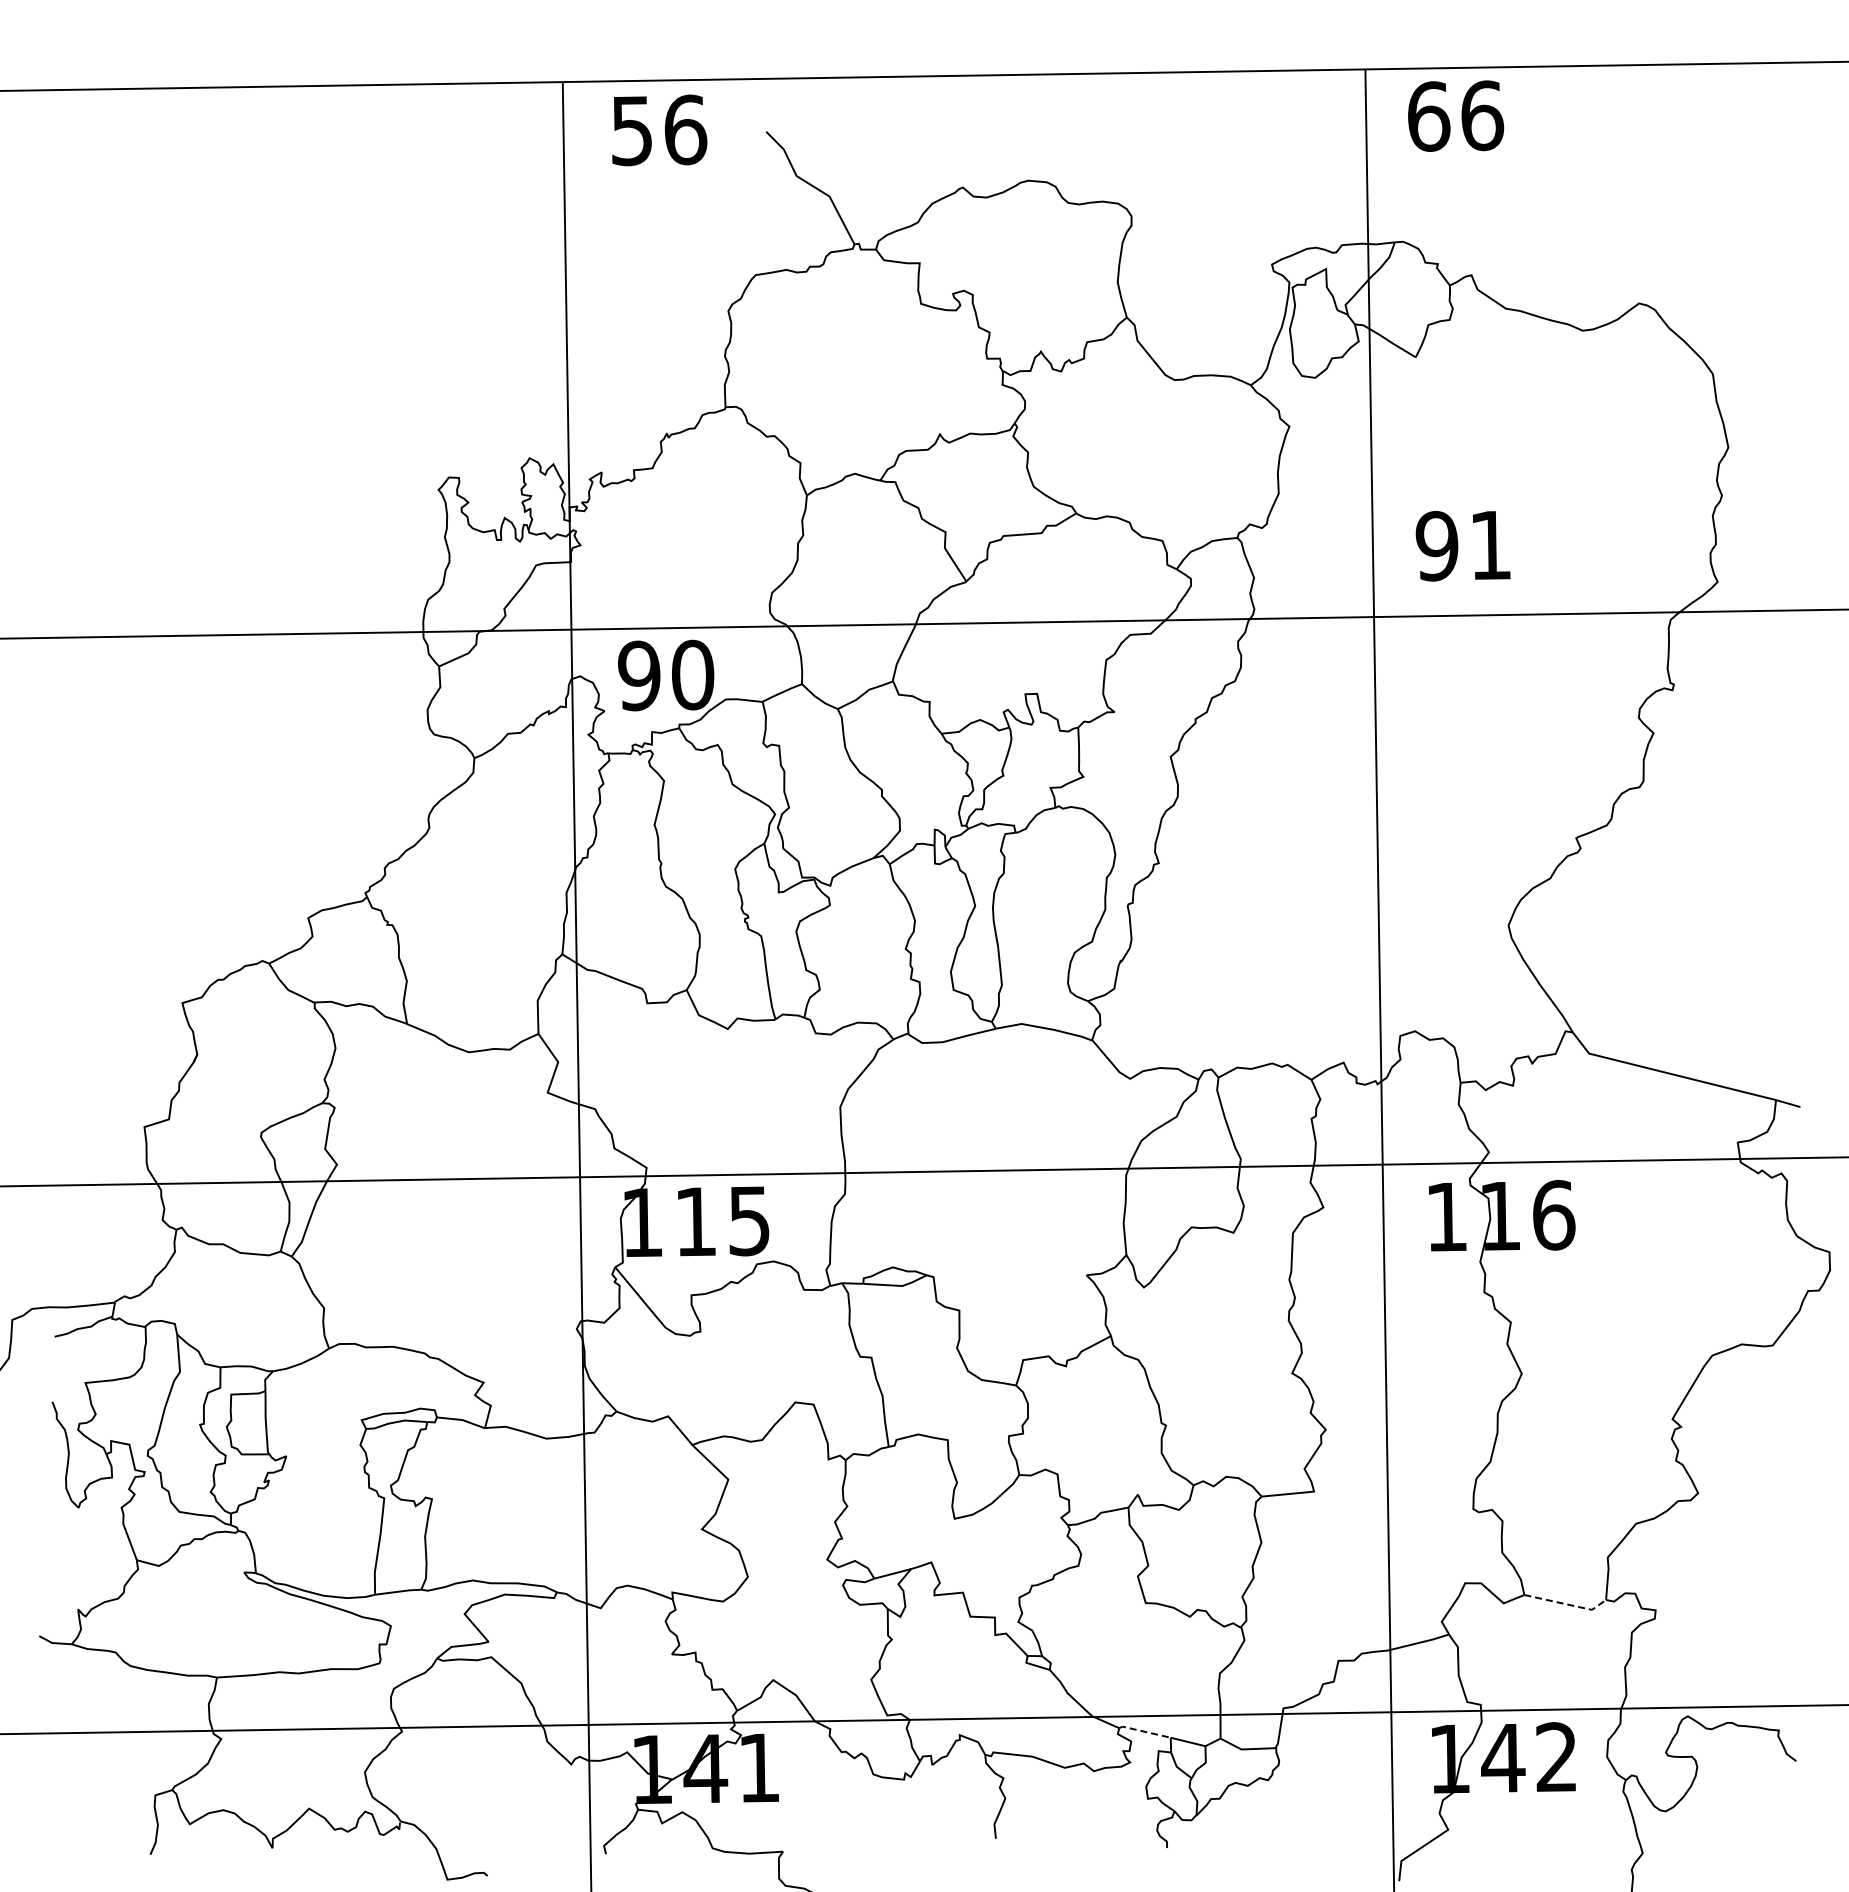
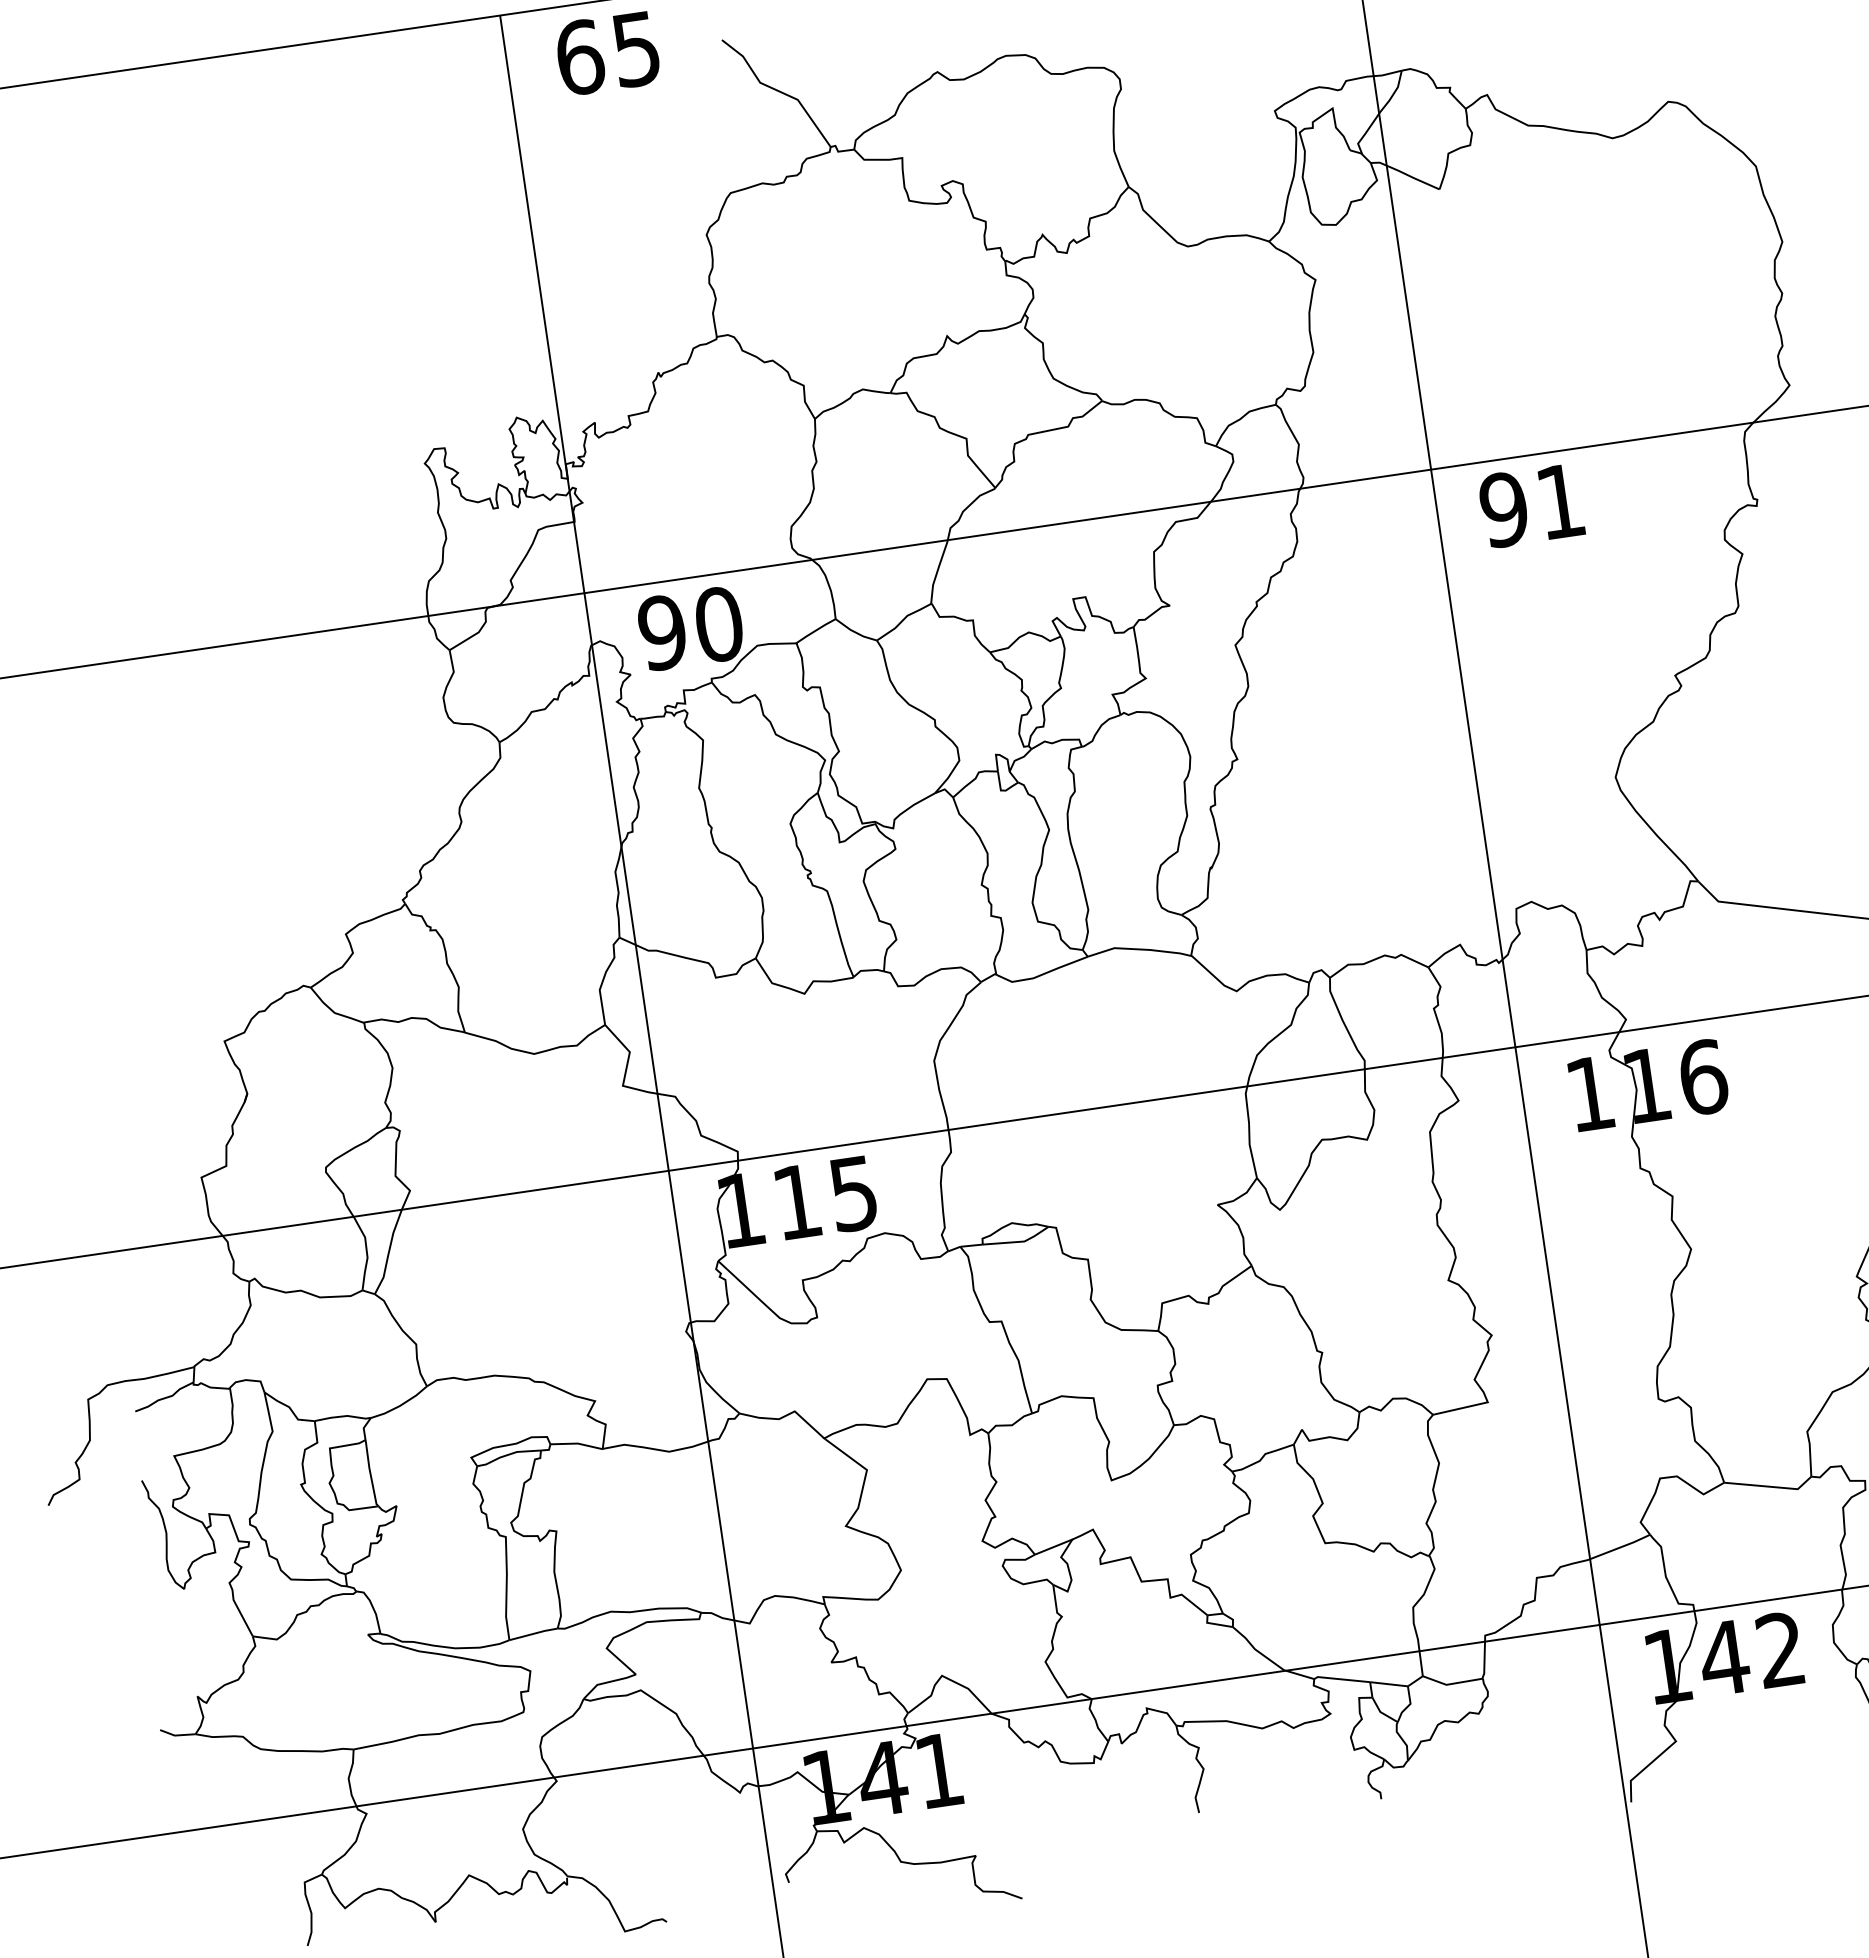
text: (659, 130) -> (609, 53), 56 -> 65
text: (1462, 546) -> (1530, 506), moved
line: (1567, 1604) -> (1771, 1486), dashed -> solid
line: (1144, 1731) -> (1341, 1679), dashed -> solid

